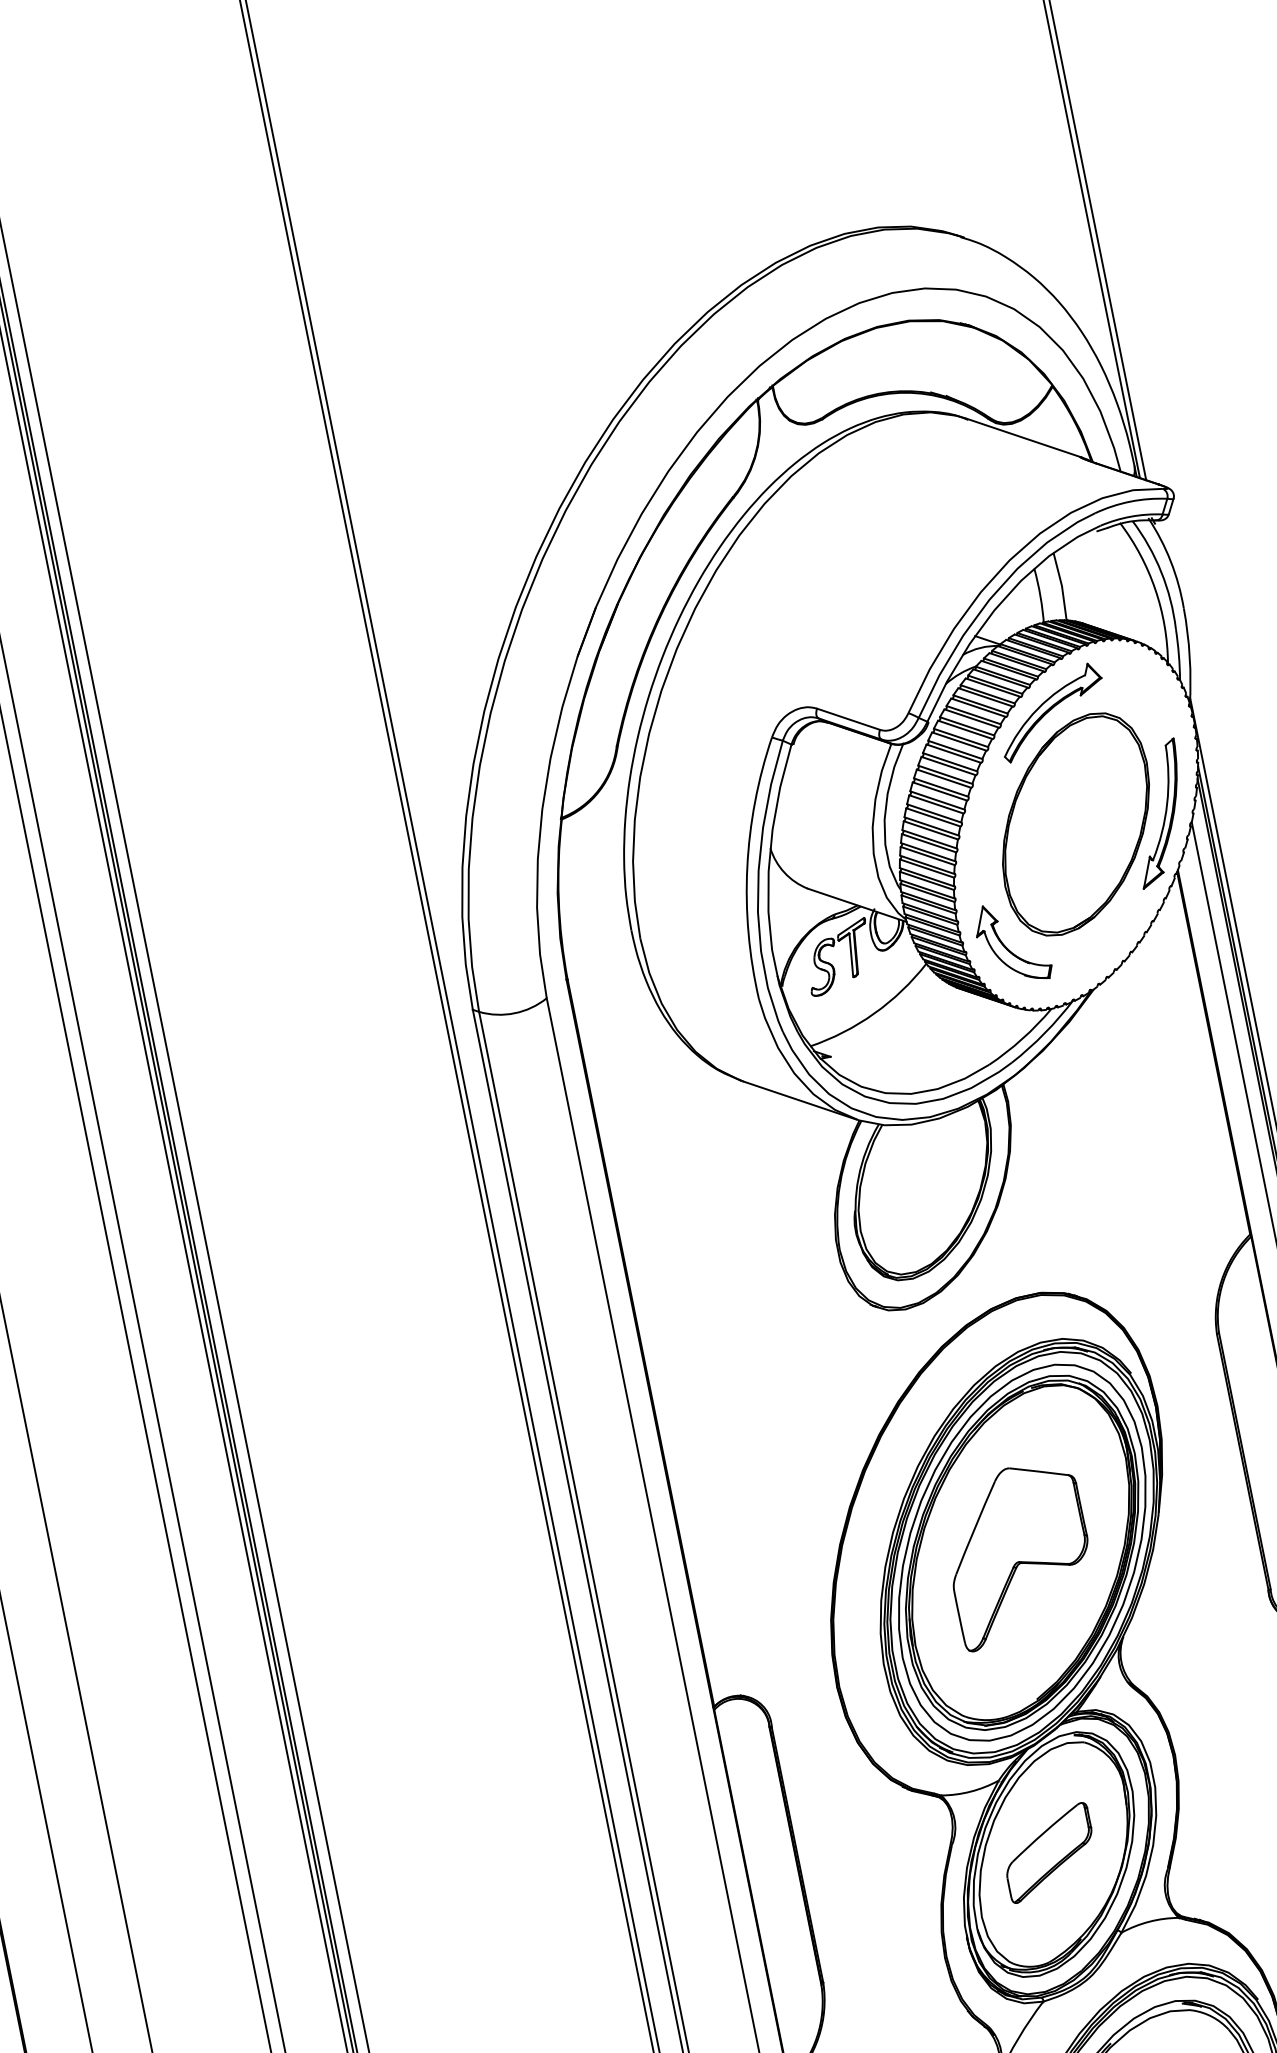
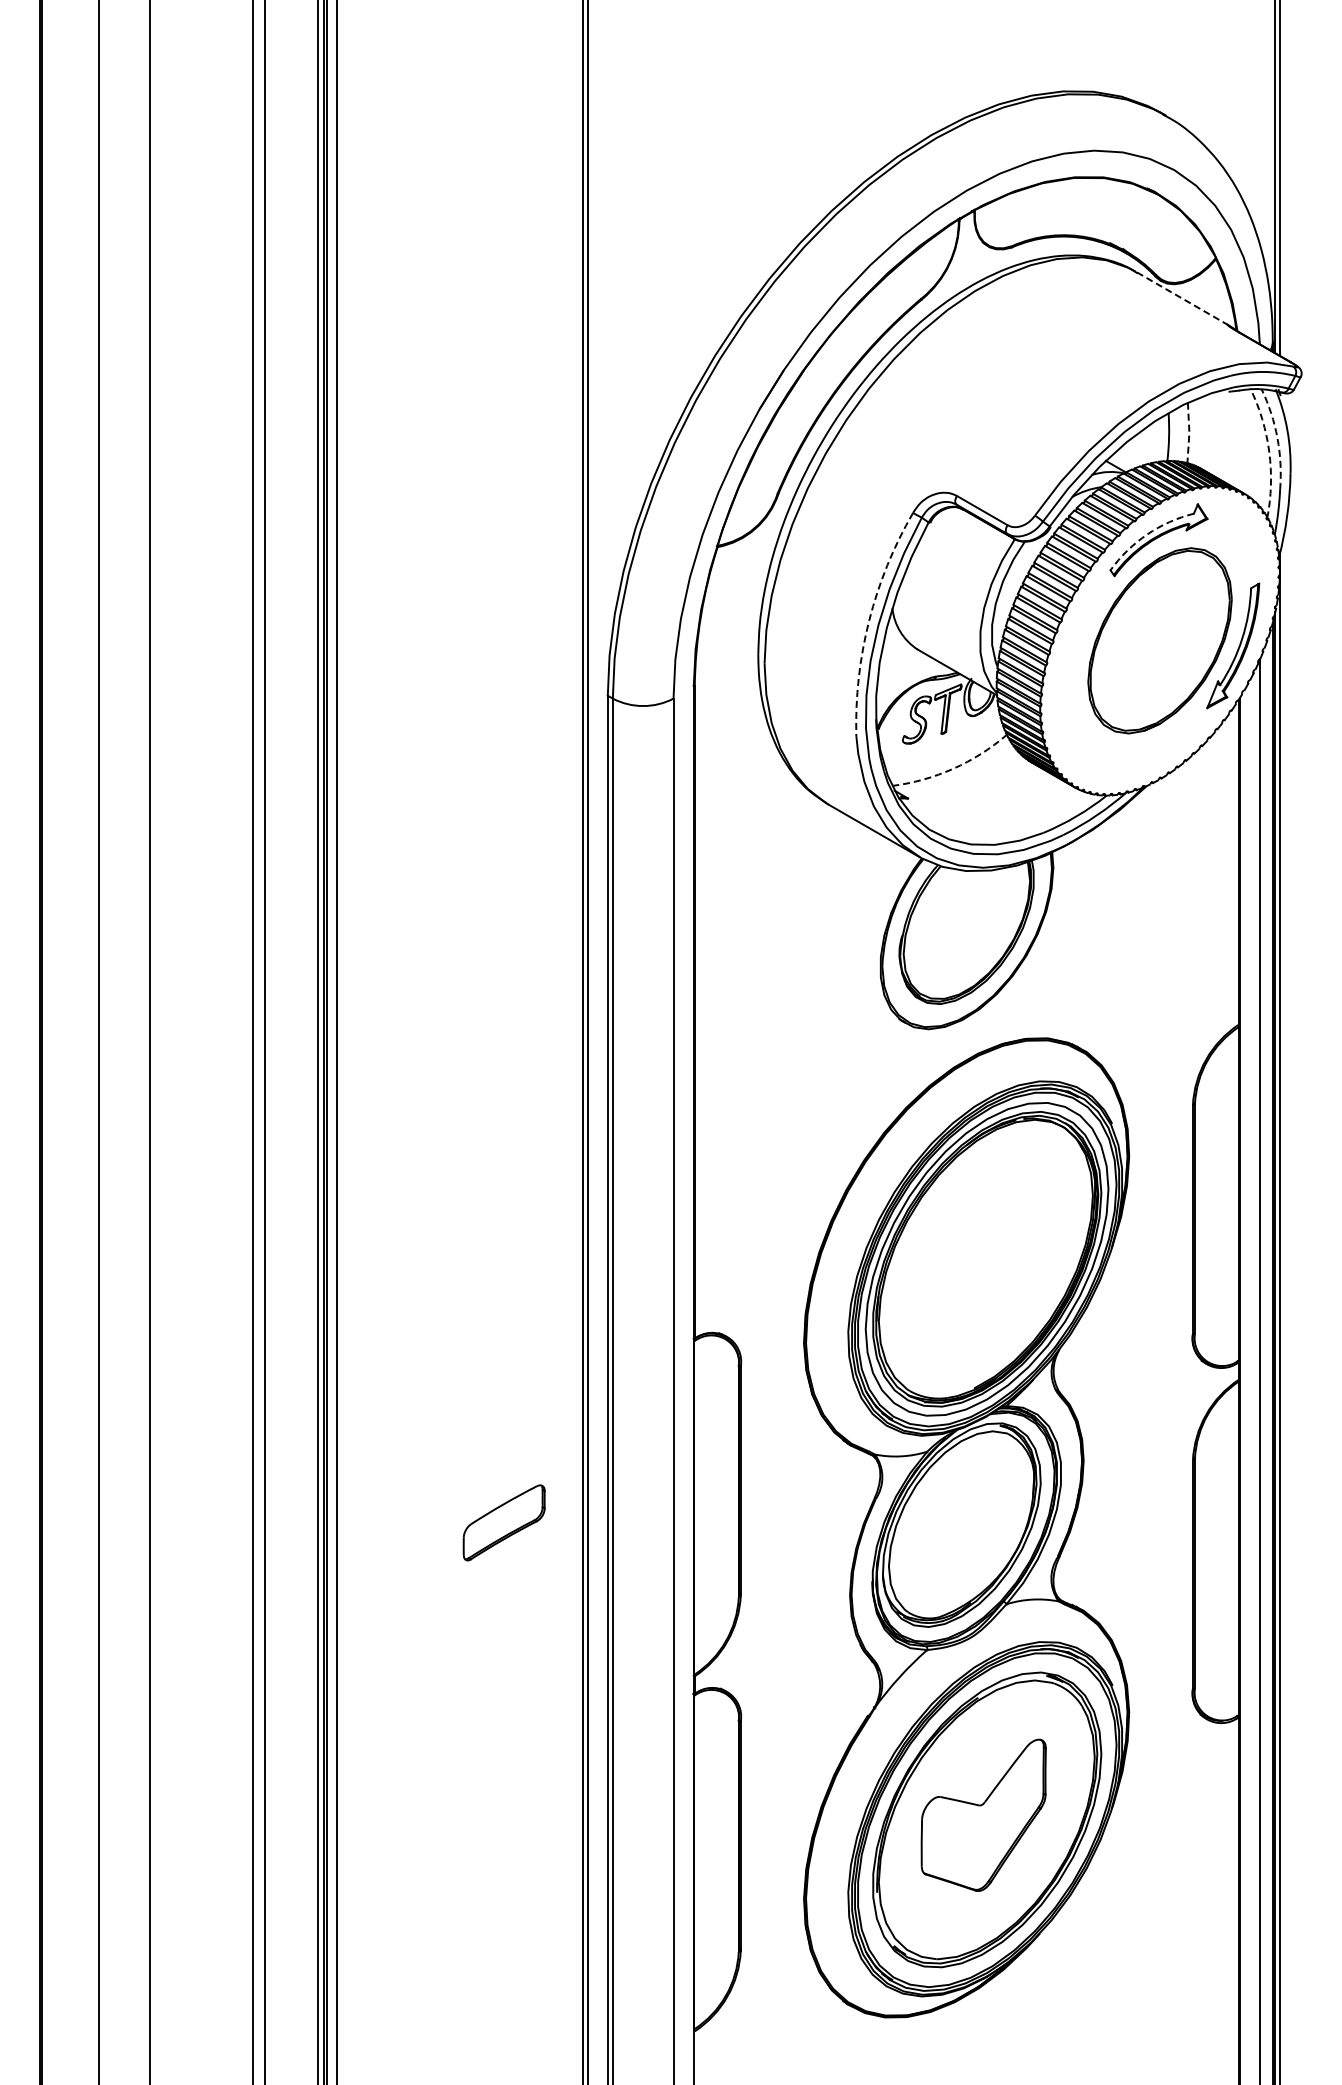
line: (1024, 437) -> (1182, 298), solid -> dashed
arc: (1161, 572) -> (1277, 438), solid -> dashed
line: (1062, 585) -> (1189, 432), solid -> dashed
arc: (1155, 588) -> (1269, 451), solid -> dashed
arc: (1038, 708) -> (1147, 534), solid -> dashed
arc: (747, 867) -> (869, 620), solid -> dashed
part: (1012, 942) -> (1084, 731), removed
arc: (874, 1013) -> (953, 768), solid -> dashed
part: (1018, 1553) -> (983, 1259), removed
part: (1048, 1852) -> (503, 1522), moved

